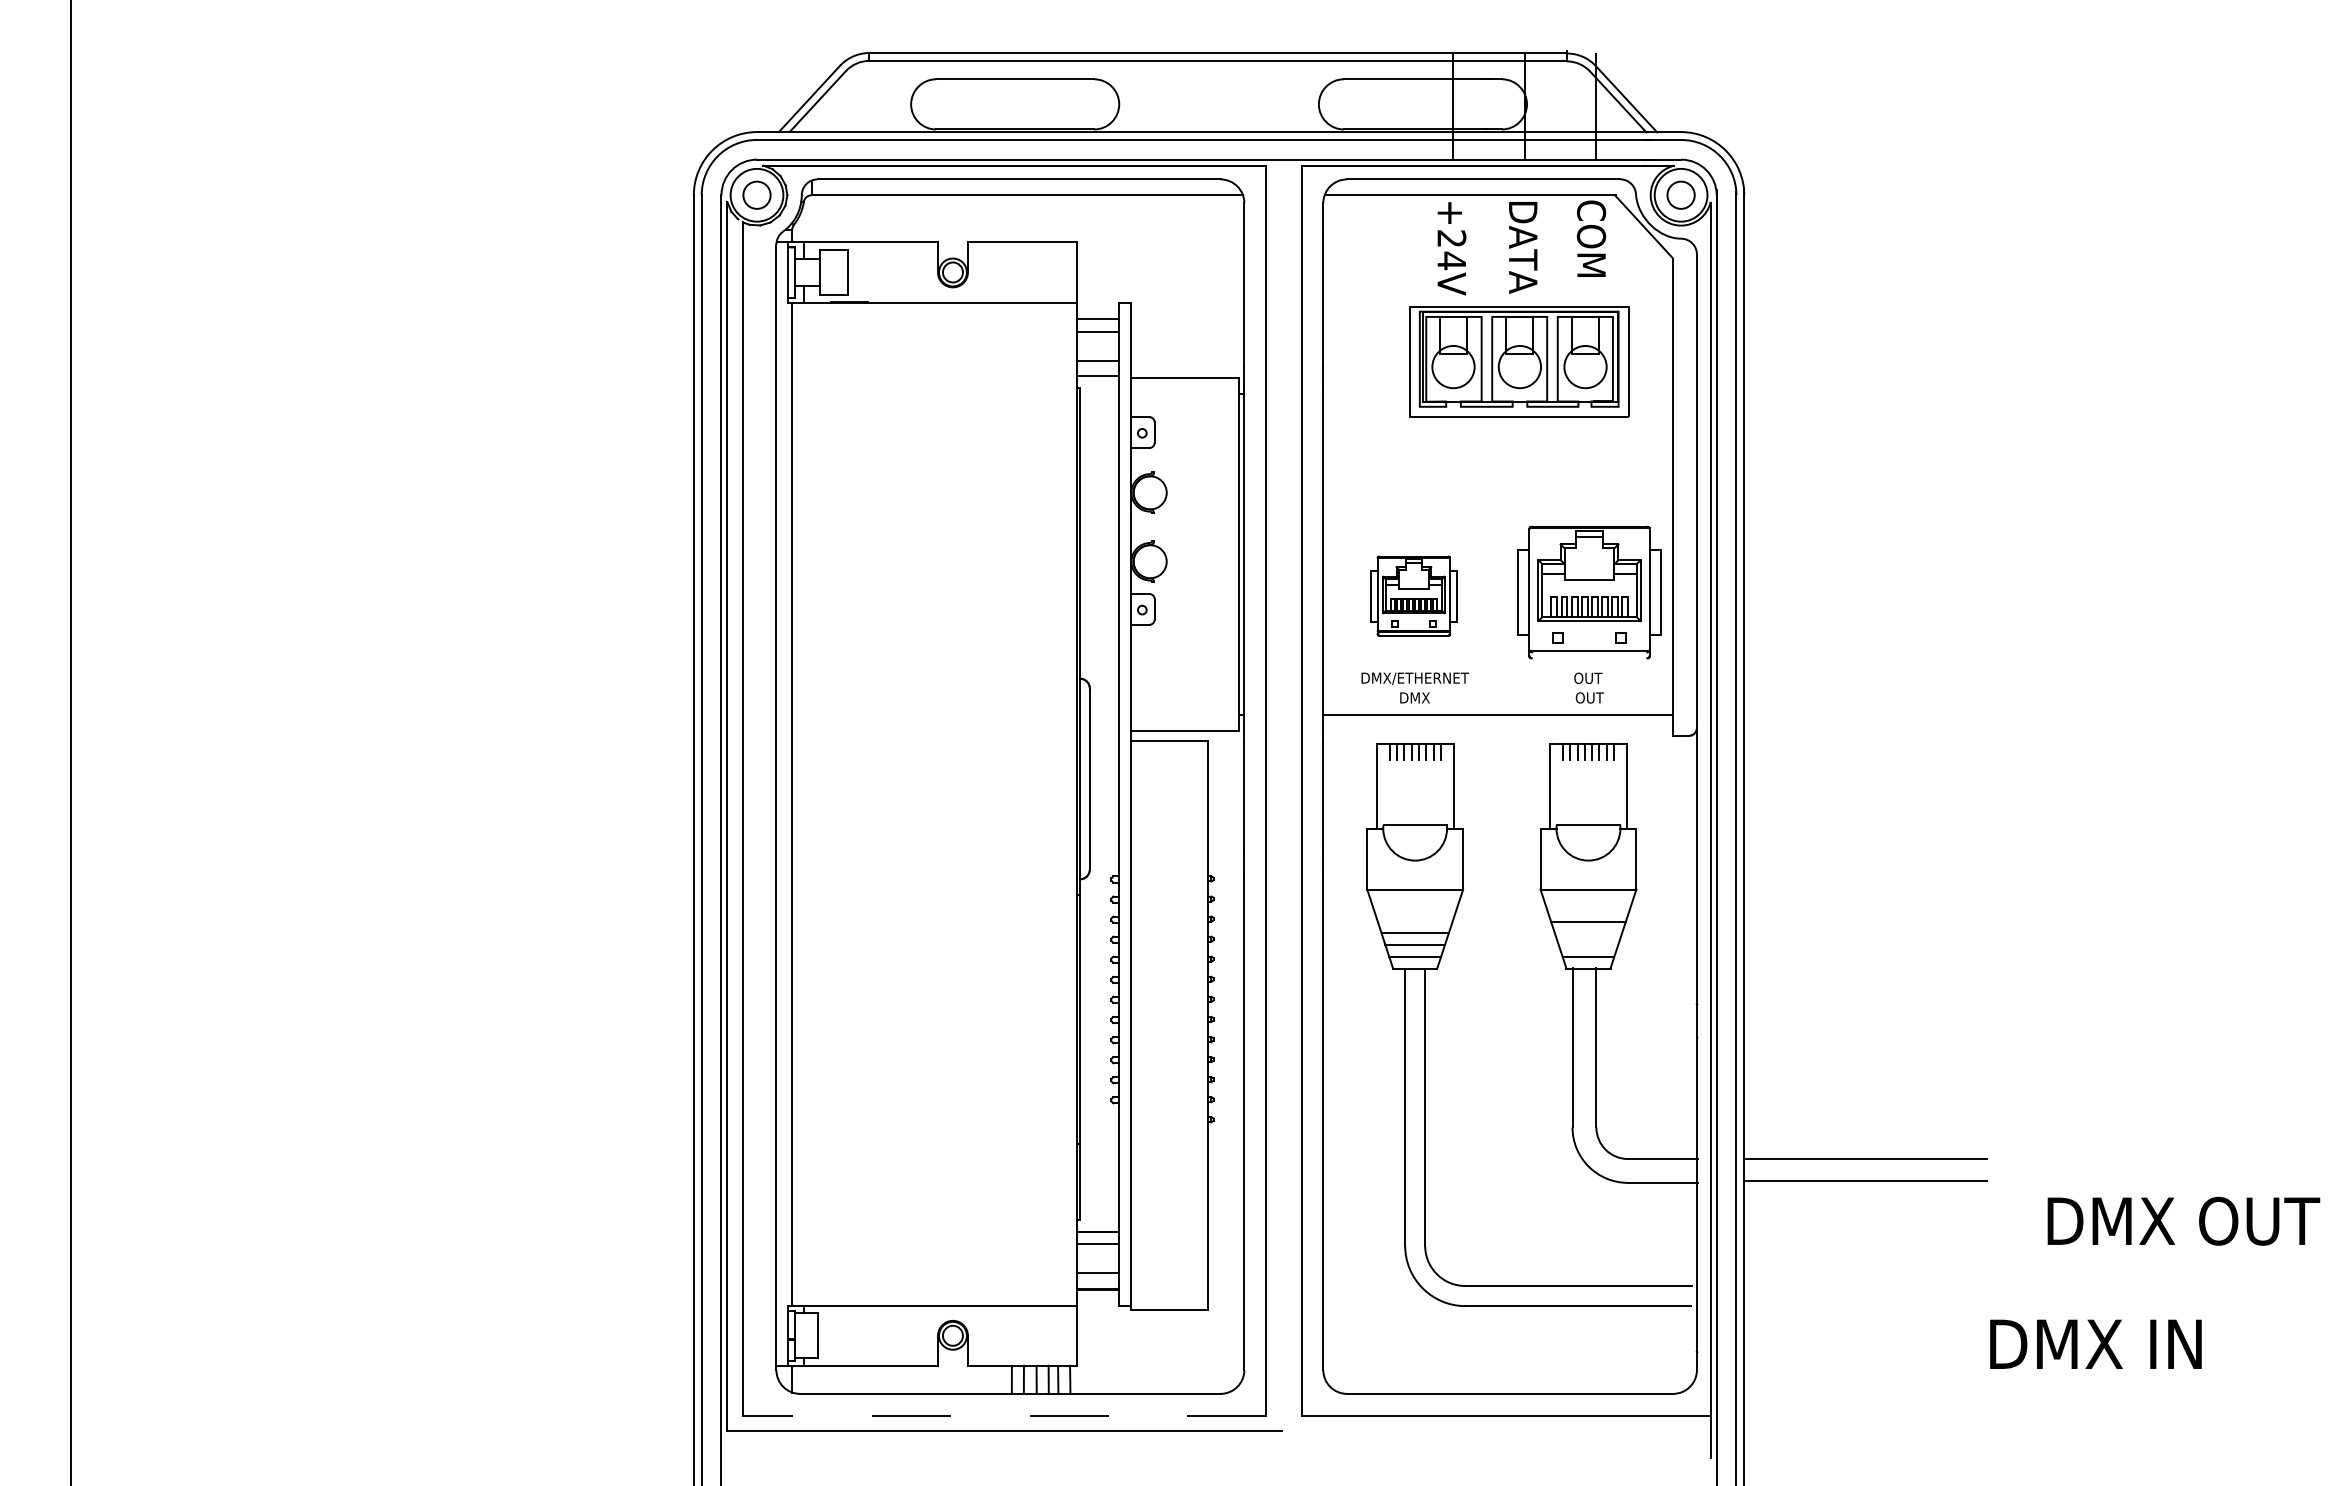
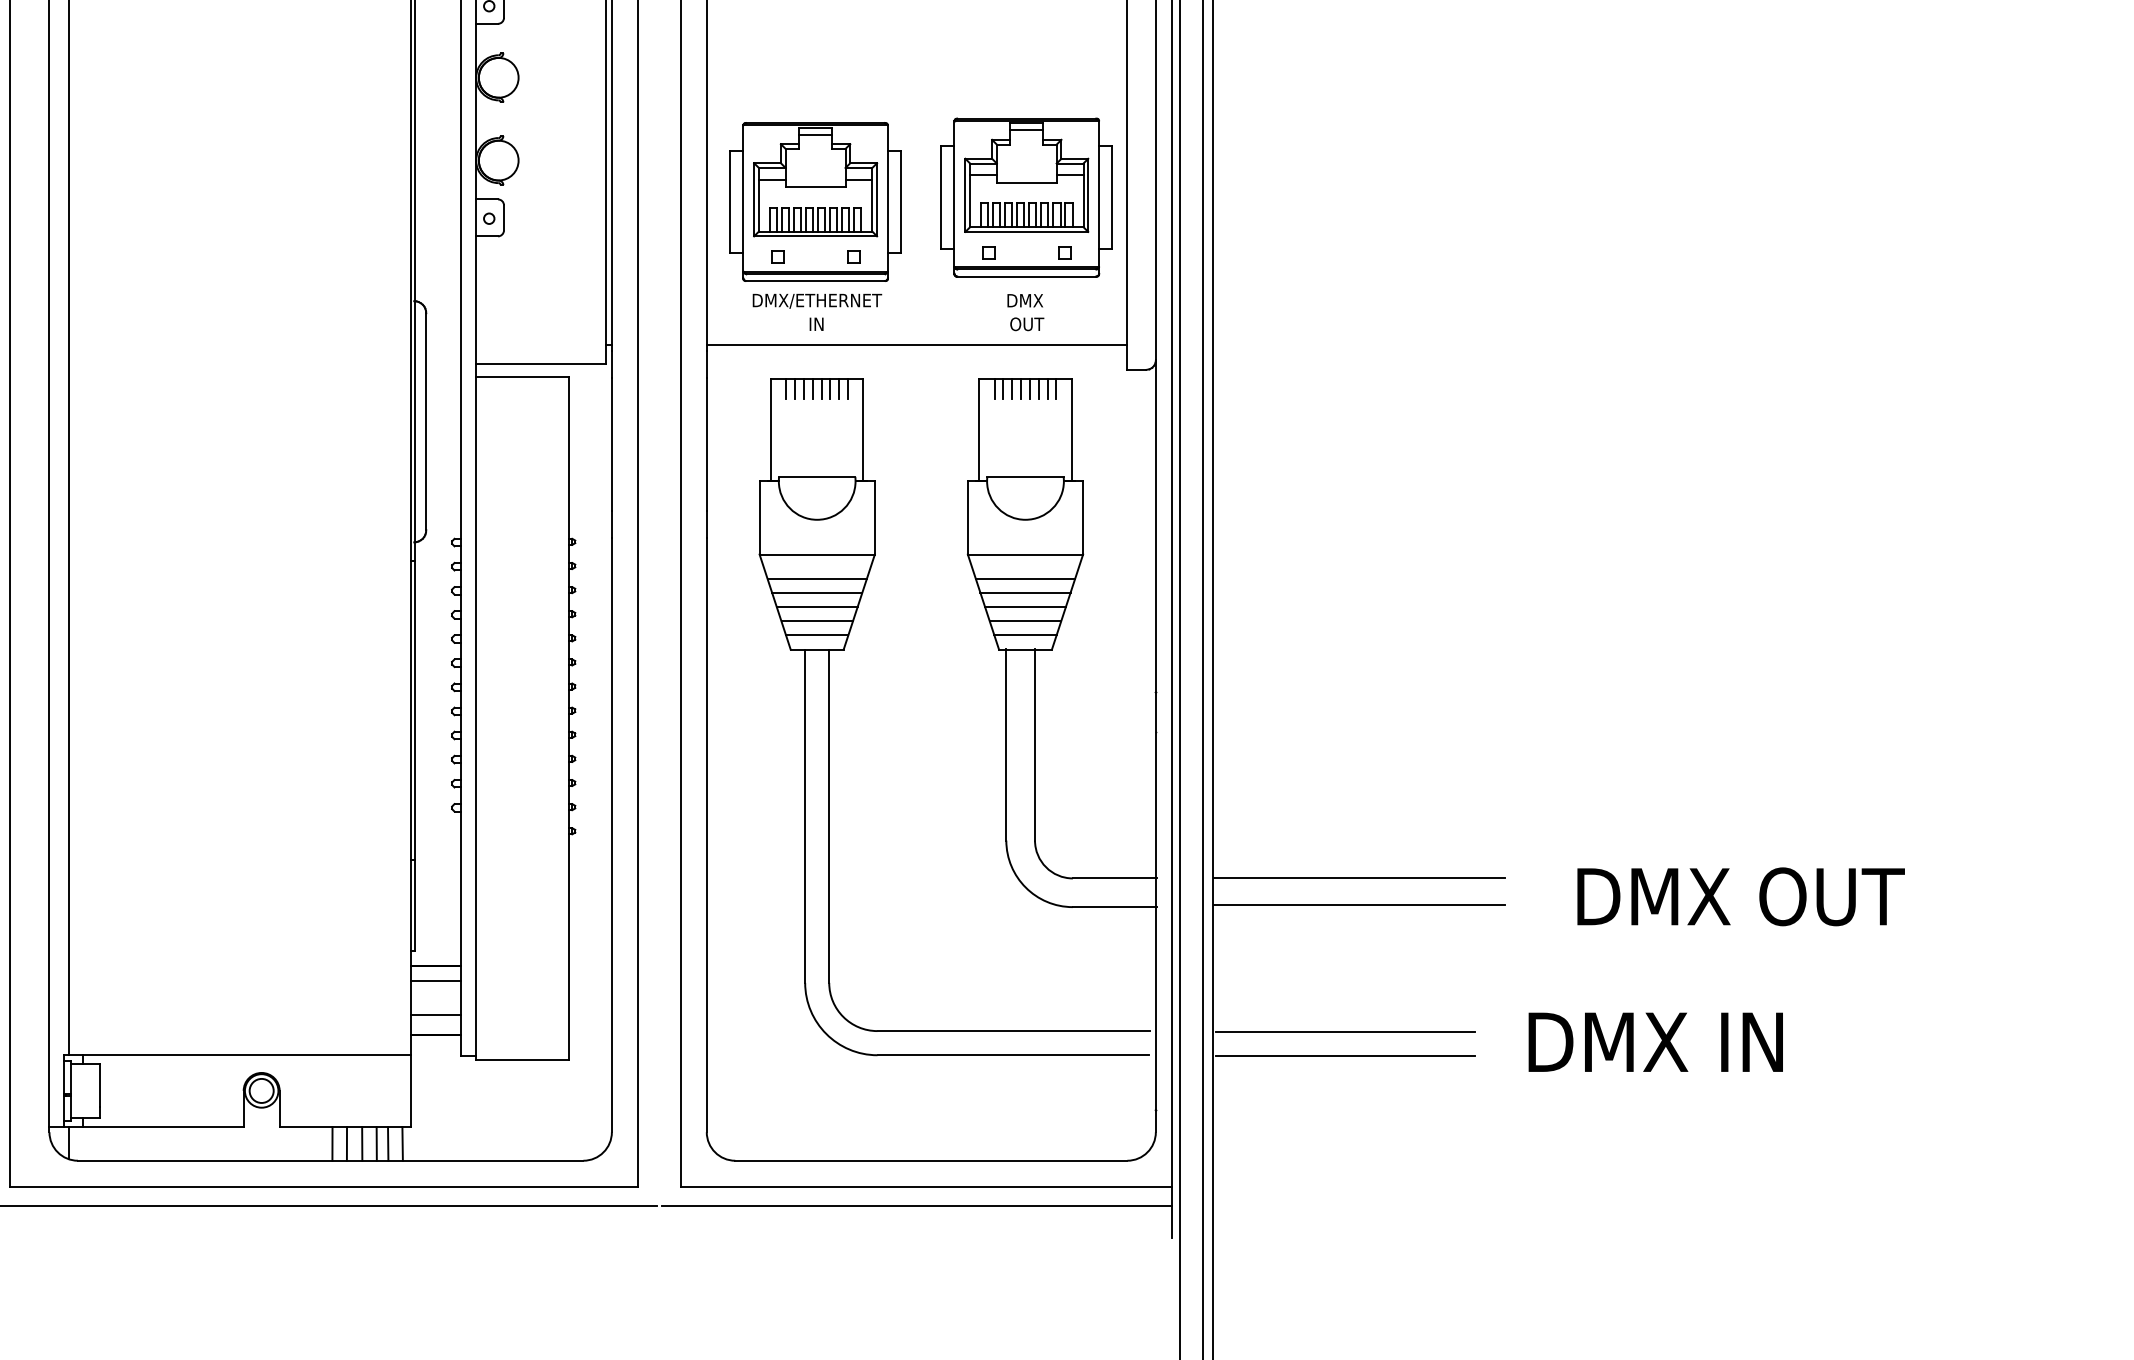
part: (1413, 595) -> (815, 201), size x1.67
line: (1589, 652) -> (1026, 269), added
line: (1589, 658) -> (1026, 276), added
text: (1588, 677) -> (1025, 299), OUT -> DMX
text: (1414, 697) -> (816, 323), DMX -> IN
line: (1414, 909) -> (816, 578), added
line: (1588, 909) -> (1025, 578), added
line: (1414, 921) -> (816, 592), added
line: (1588, 933) -> (1025, 607), added
line: (1588, 945) -> (1025, 621), added
text: (2183, 1220) -> (1740, 895), moved
line: (1854, 1287) -> (1345, 1032), added
line: (1854, 1306) -> (1345, 1055), added
text: (2095, 1343) -> (1655, 1041), moved
line: (1004, 1415) -> (323, 1186), dashed -> solid
line: (1497, 1431) -> (916, 1205), added

